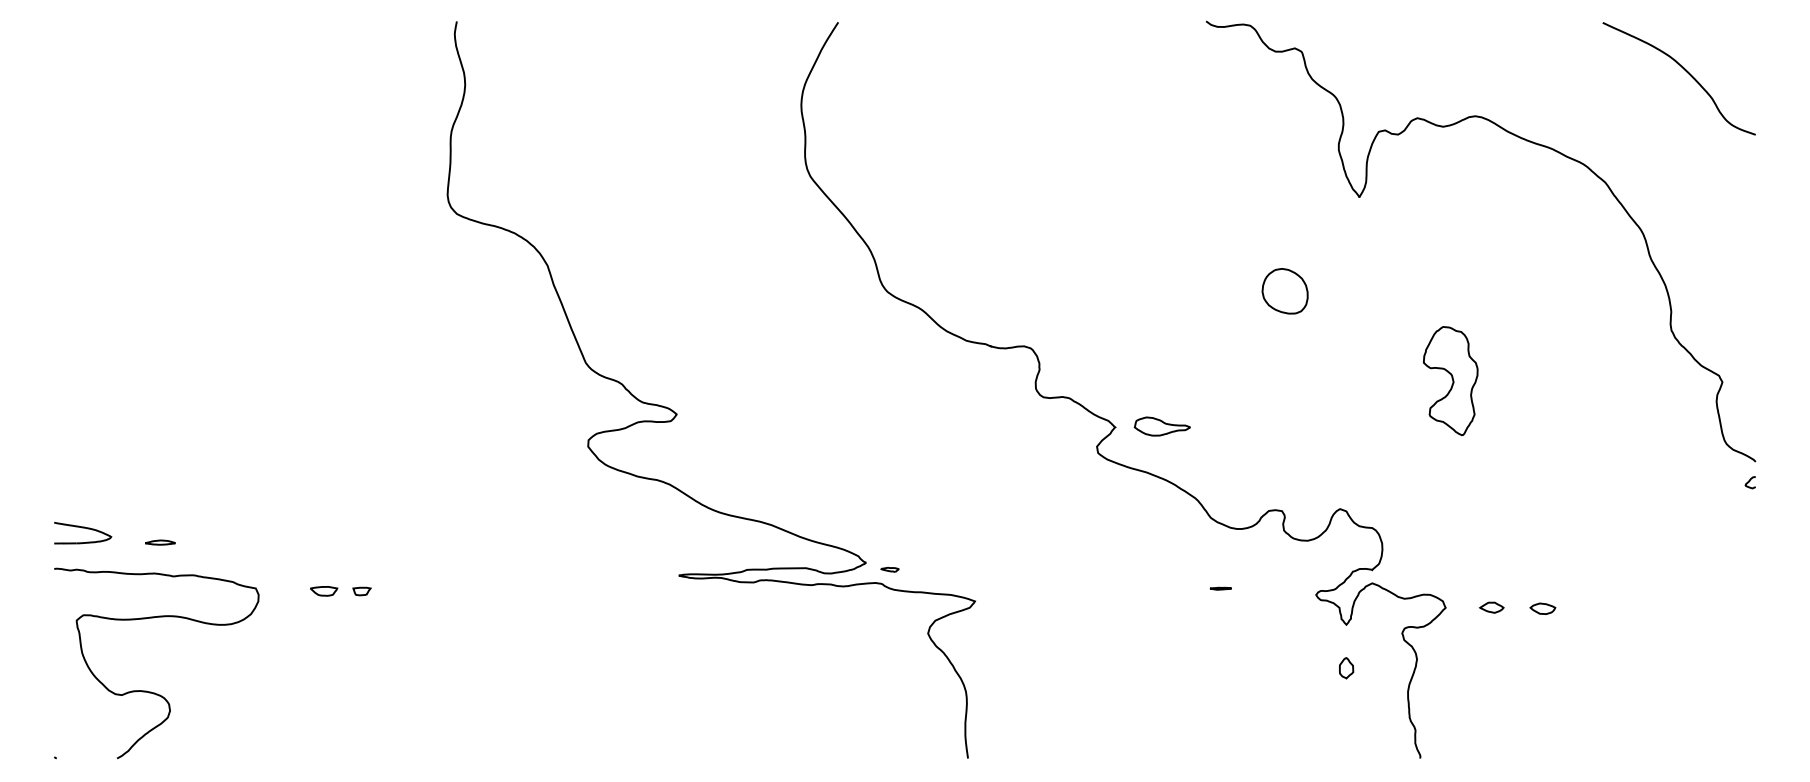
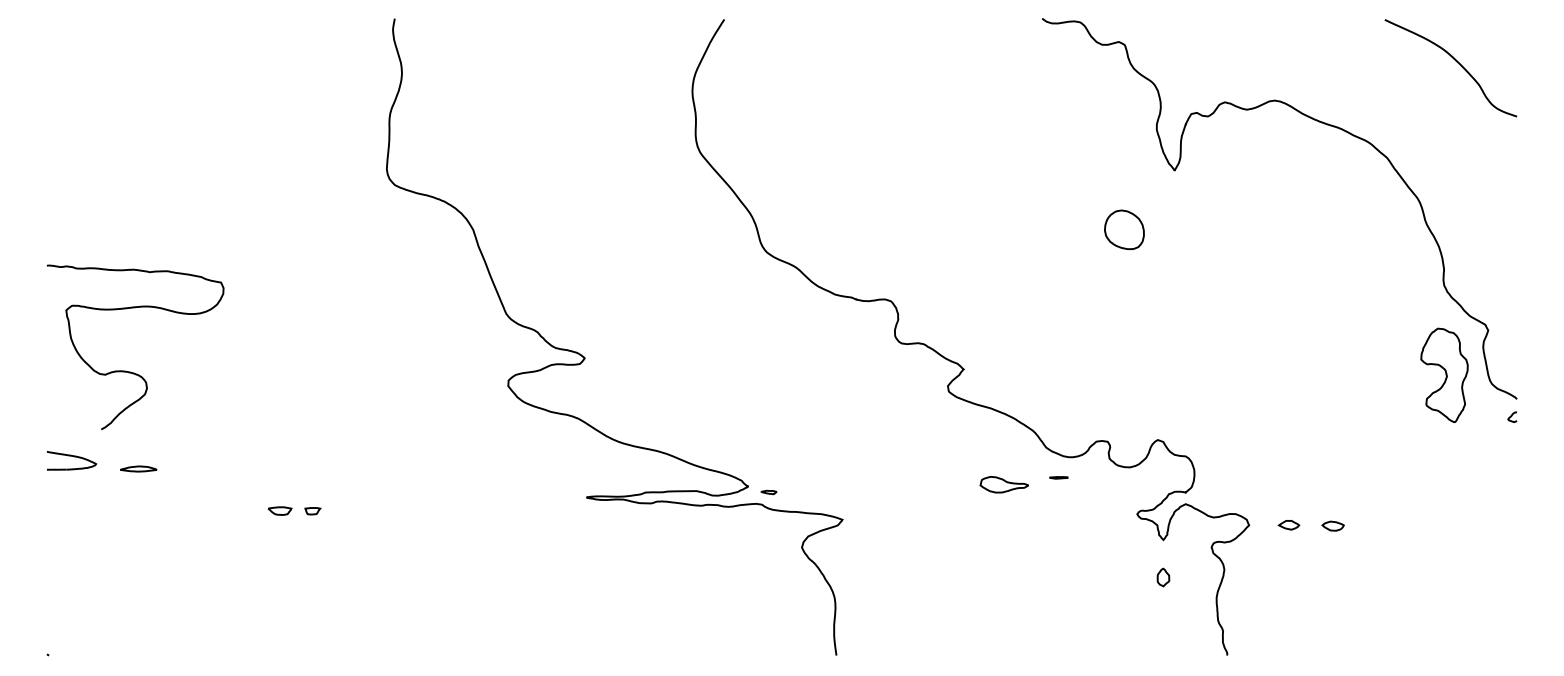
part: (1285, 290) -> (1124, 229), moved
part: (1450, 380) -> (1444, 374), moved
part: (1161, 426) -> (1003, 484), moved
part: (160, 542) -> (138, 468), size x1.4
line: (1220, 588) -> (1058, 477), moved
curve: (150, 691) -> (130, 371), moved

